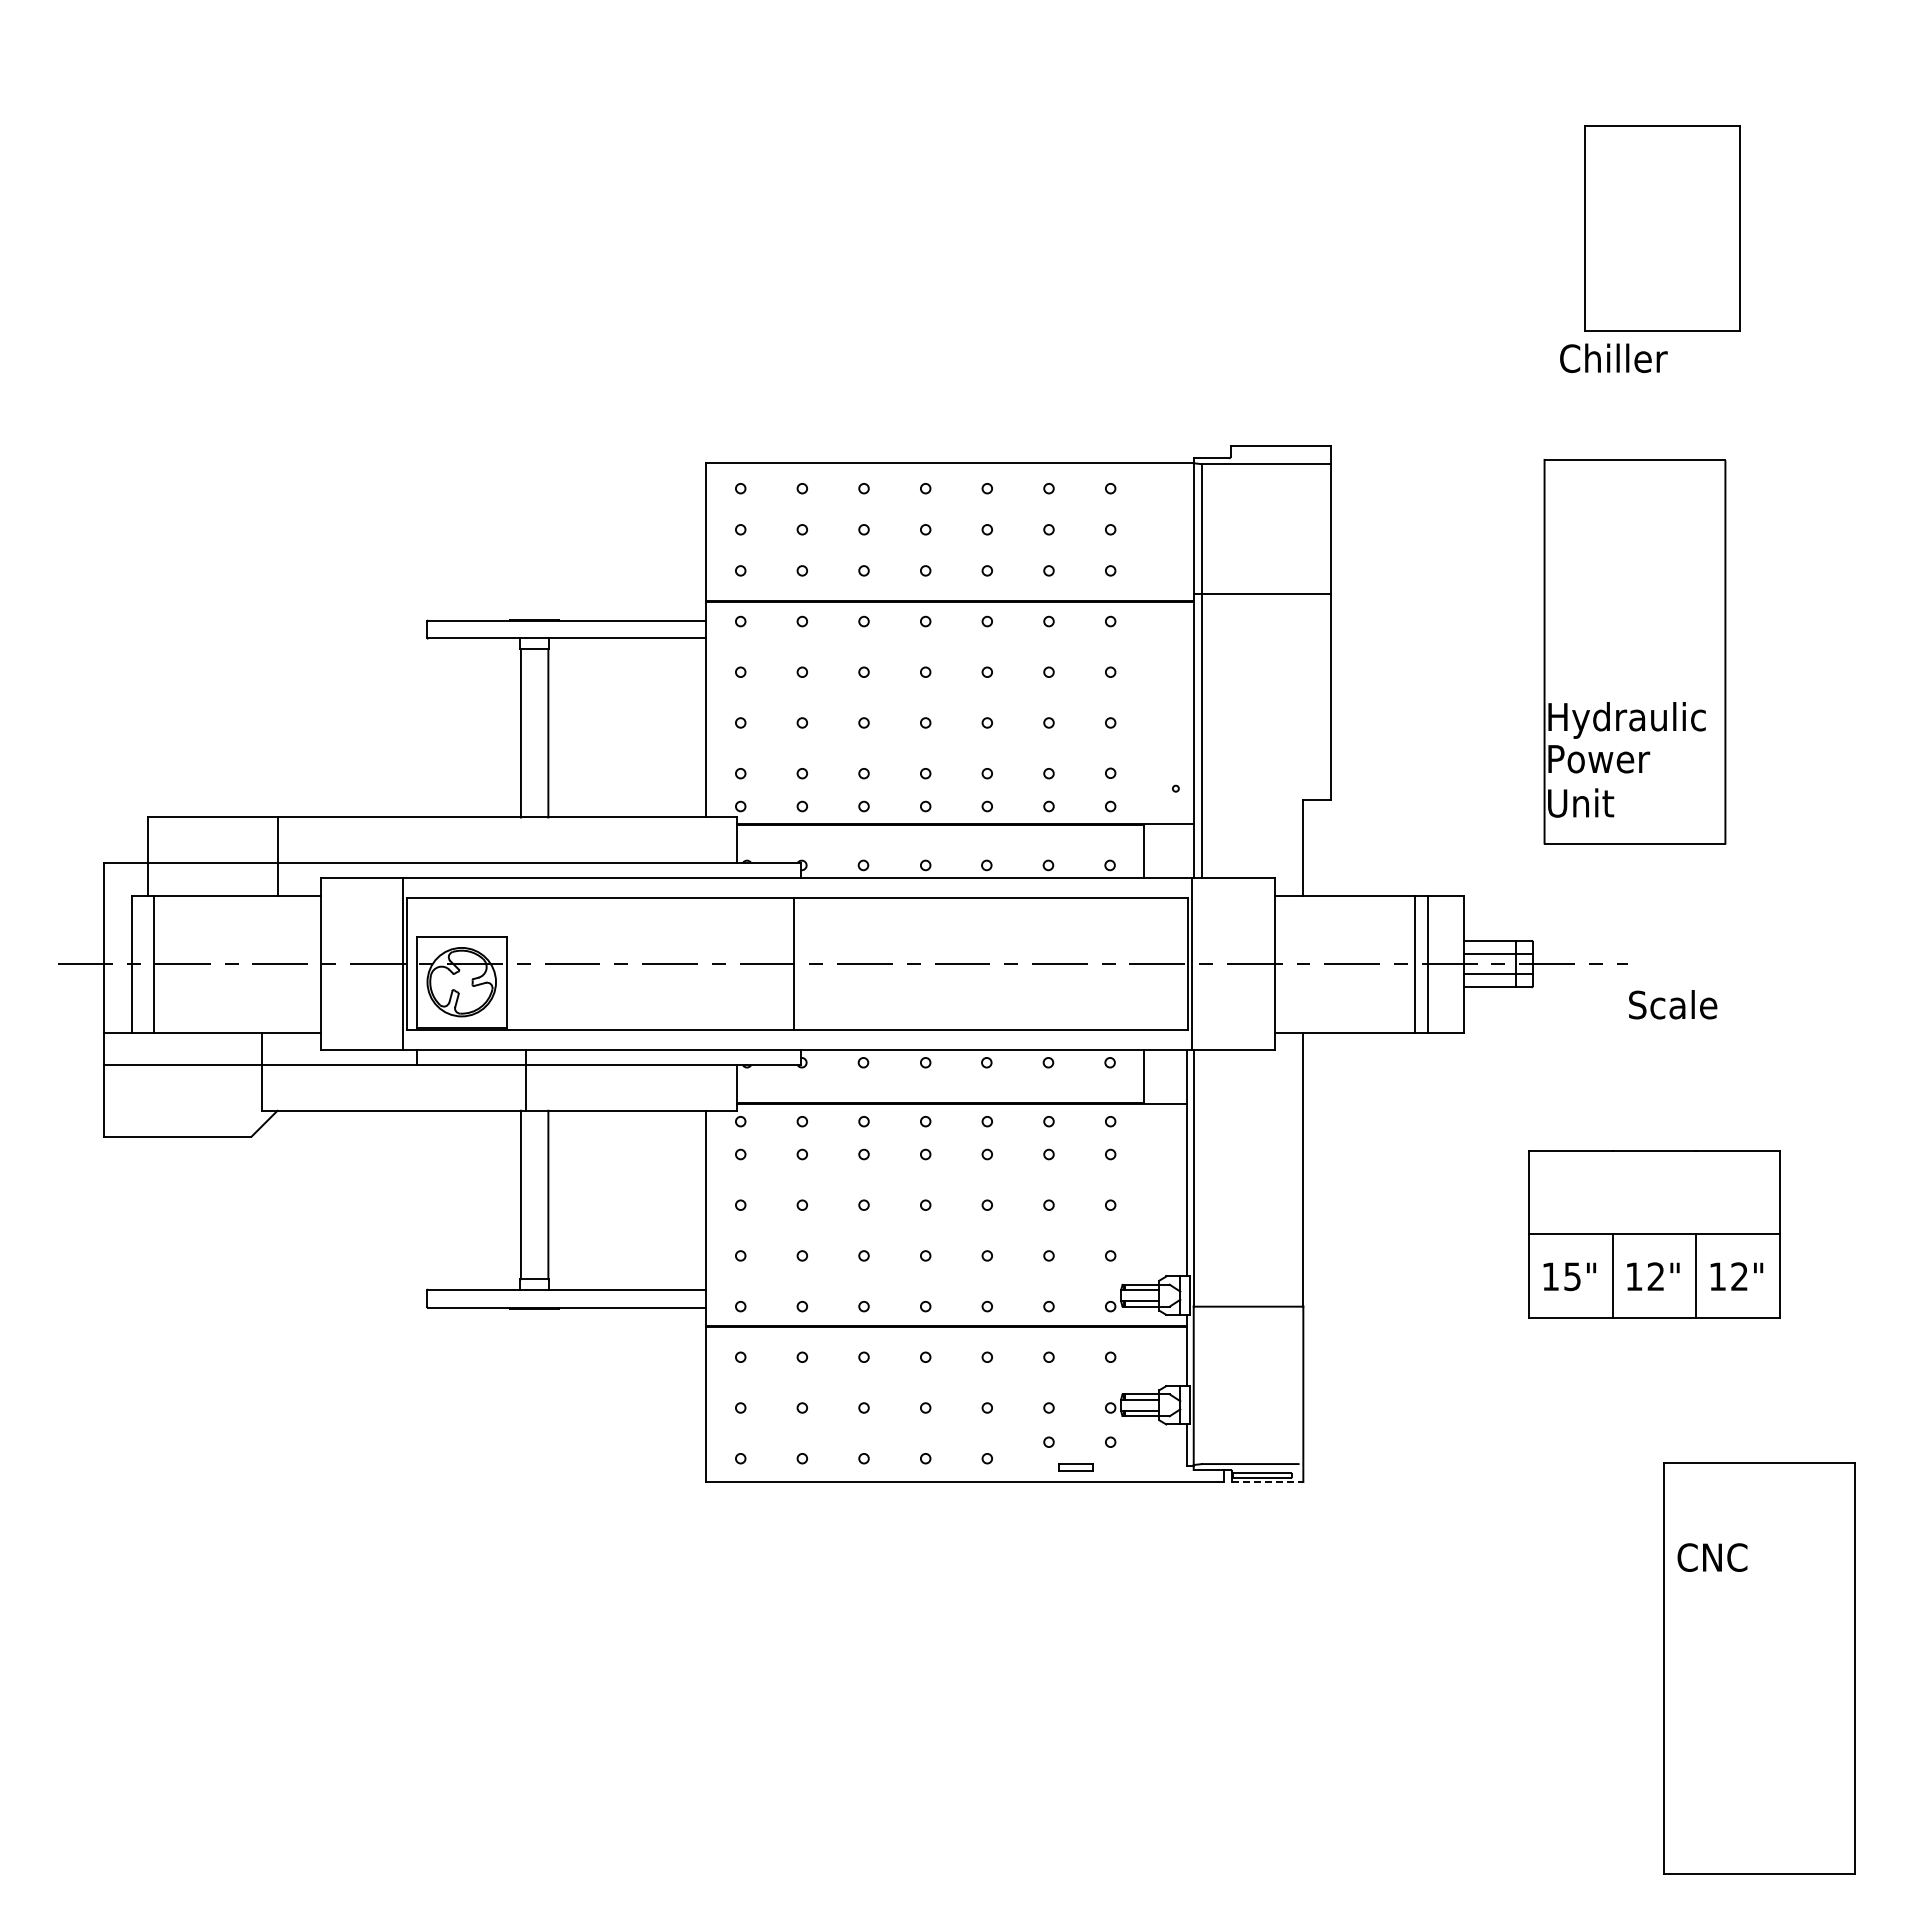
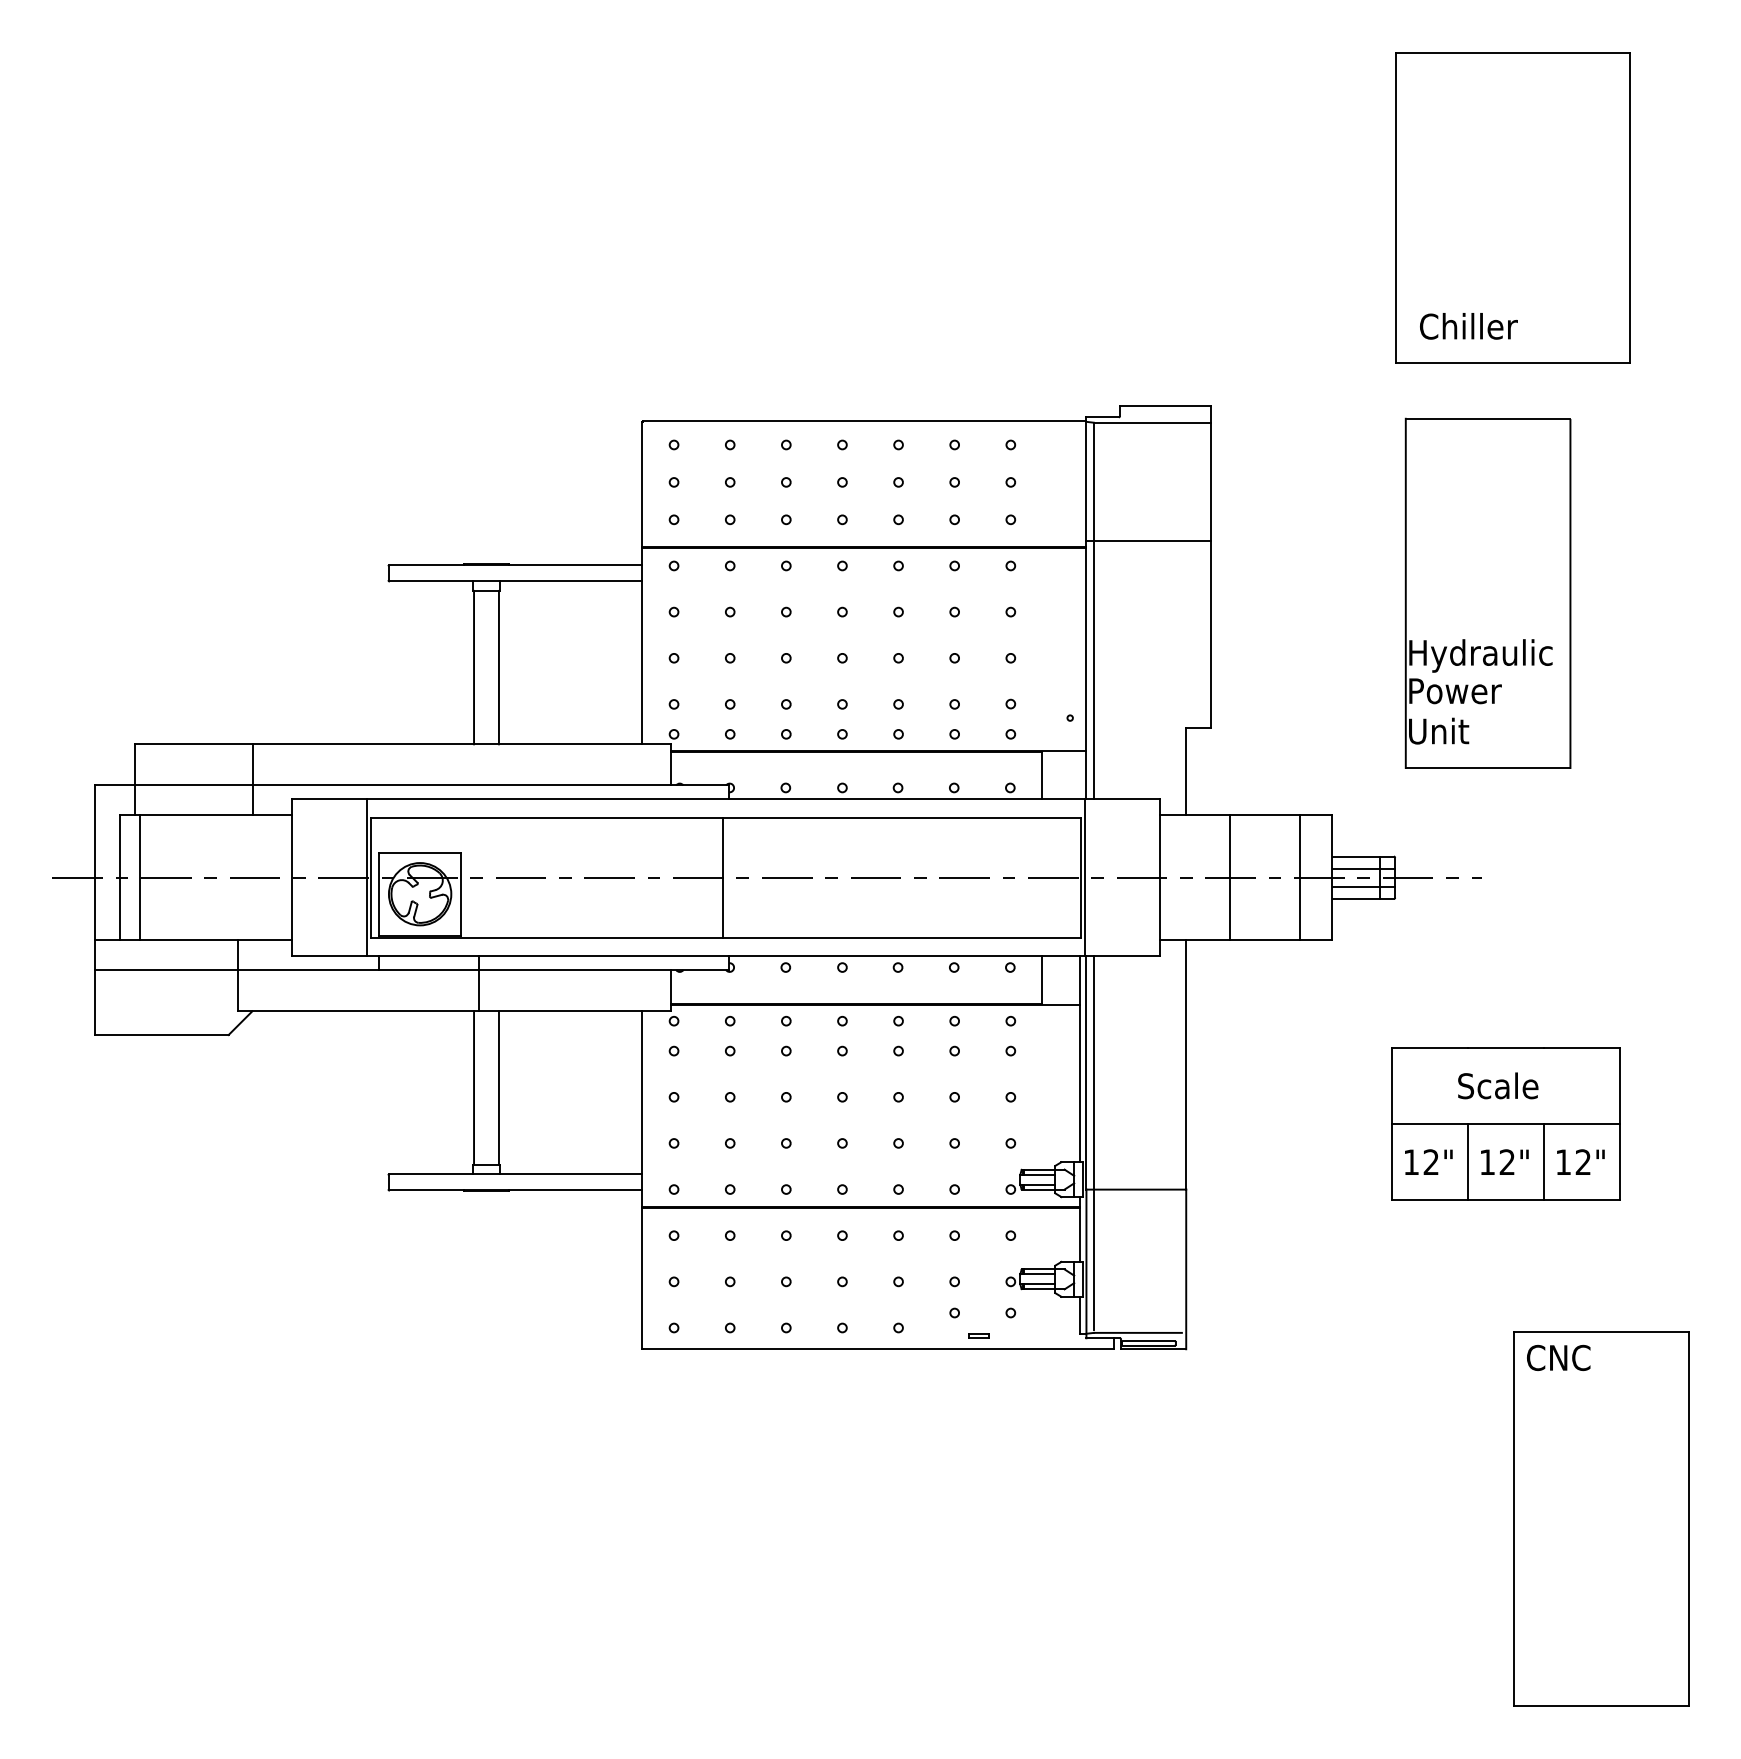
part: (1662, 228) -> (1513, 208), size x1.67
line: (1415, 963) -> (1230, 877), moved
text: (1673, 1004) -> (1498, 1085), moved
line: (1201, 1255) -> (1093, 1143), added
text: (1572, 1276) -> (1431, 1162), 15" -> 12"
part: (1075, 1467) -> (978, 1336), size x0.62
line: (1267, 1482) -> (1153, 1349), dashed -> solid
text: (1712, 1557) -> (1558, 1357), moved

